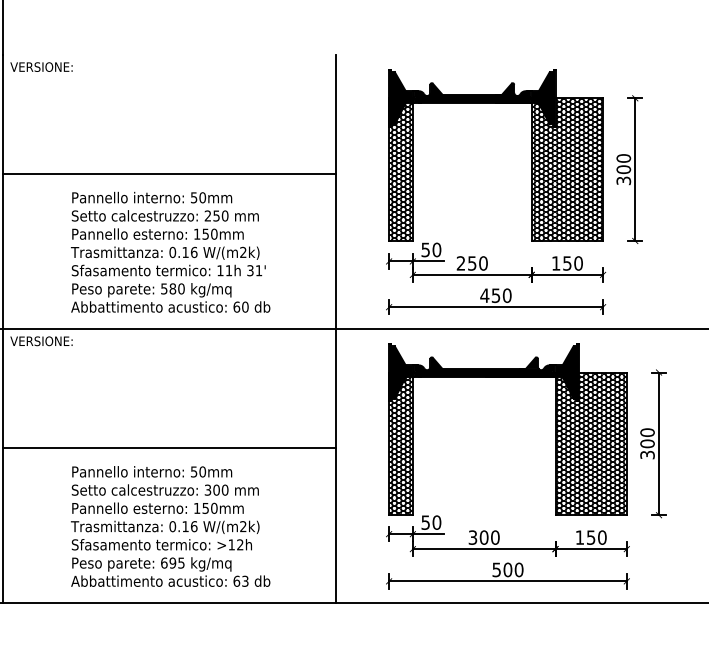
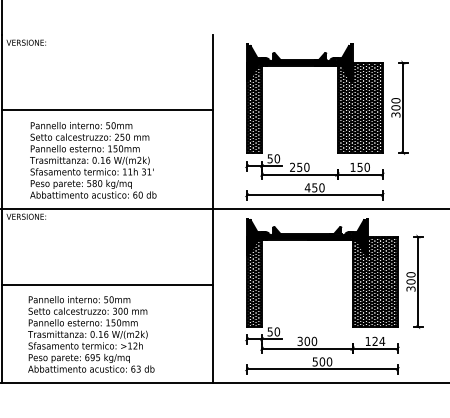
text: (170, 252) -> (93, 160), moved
text: (170, 526) -> (91, 334), moved
text: (596, 537) -> (378, 341), 150 -> 124

